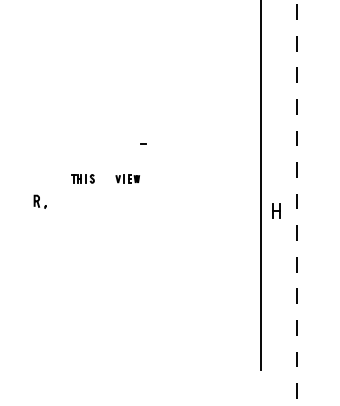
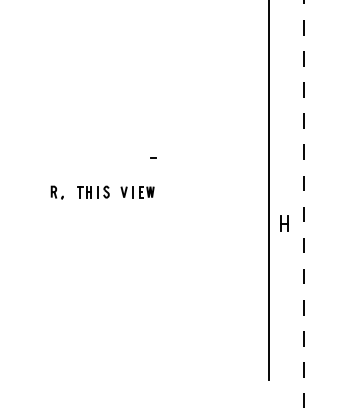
part: (83, 178) -> (93, 191), size x1.43
part: (127, 179) -> (137, 192), size x1.43
part: (39, 201) -> (56, 192), moved

